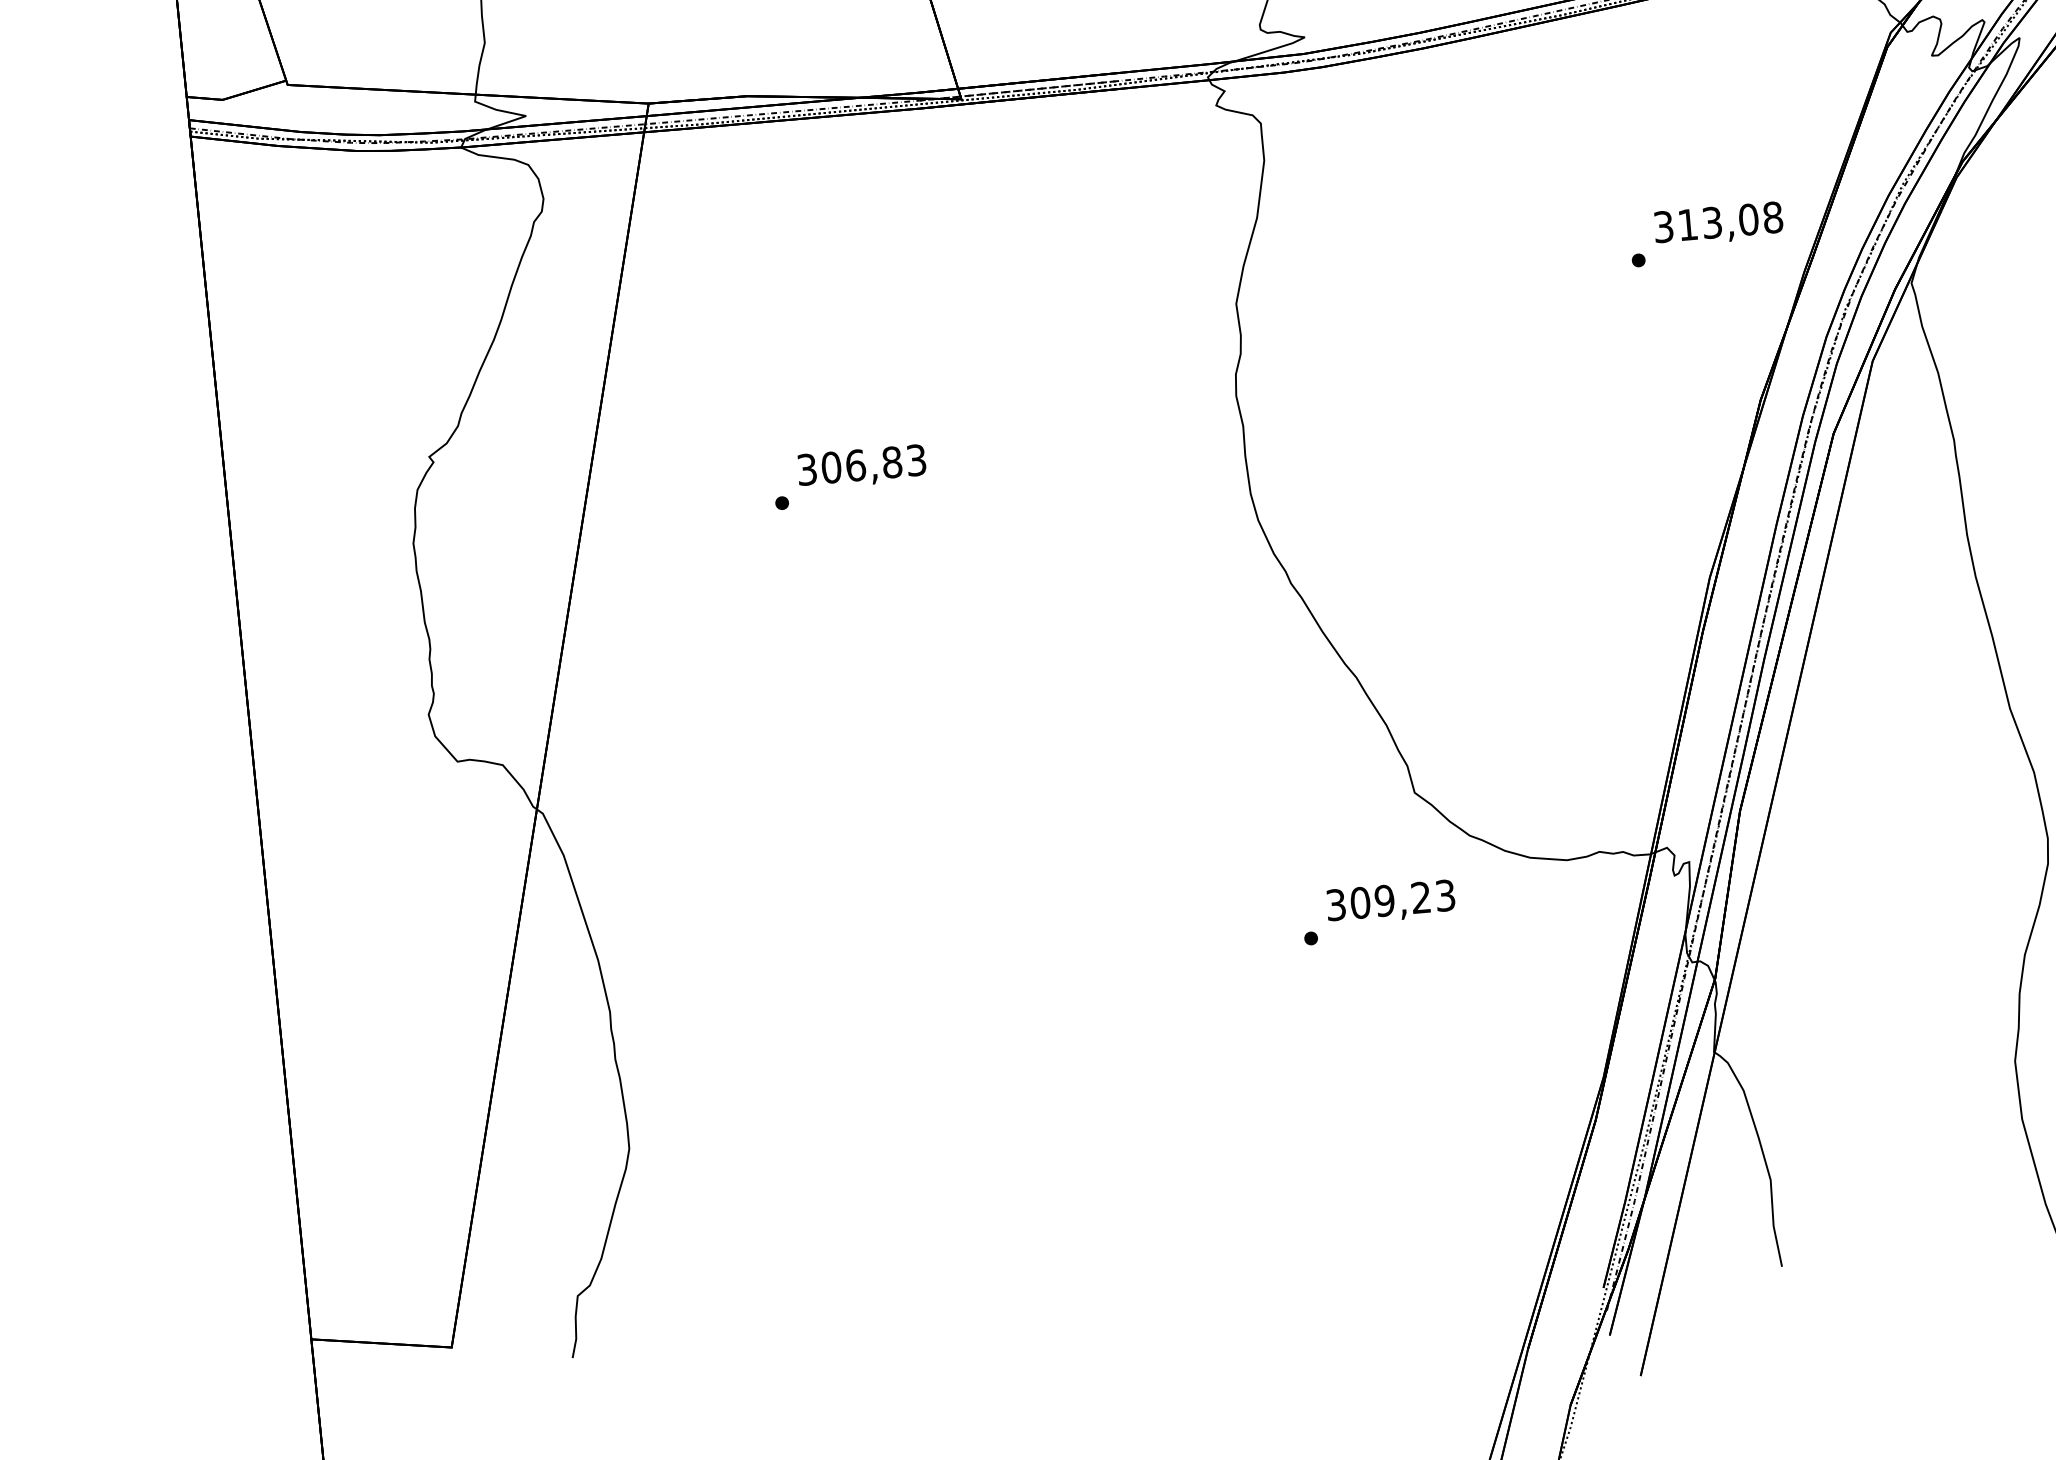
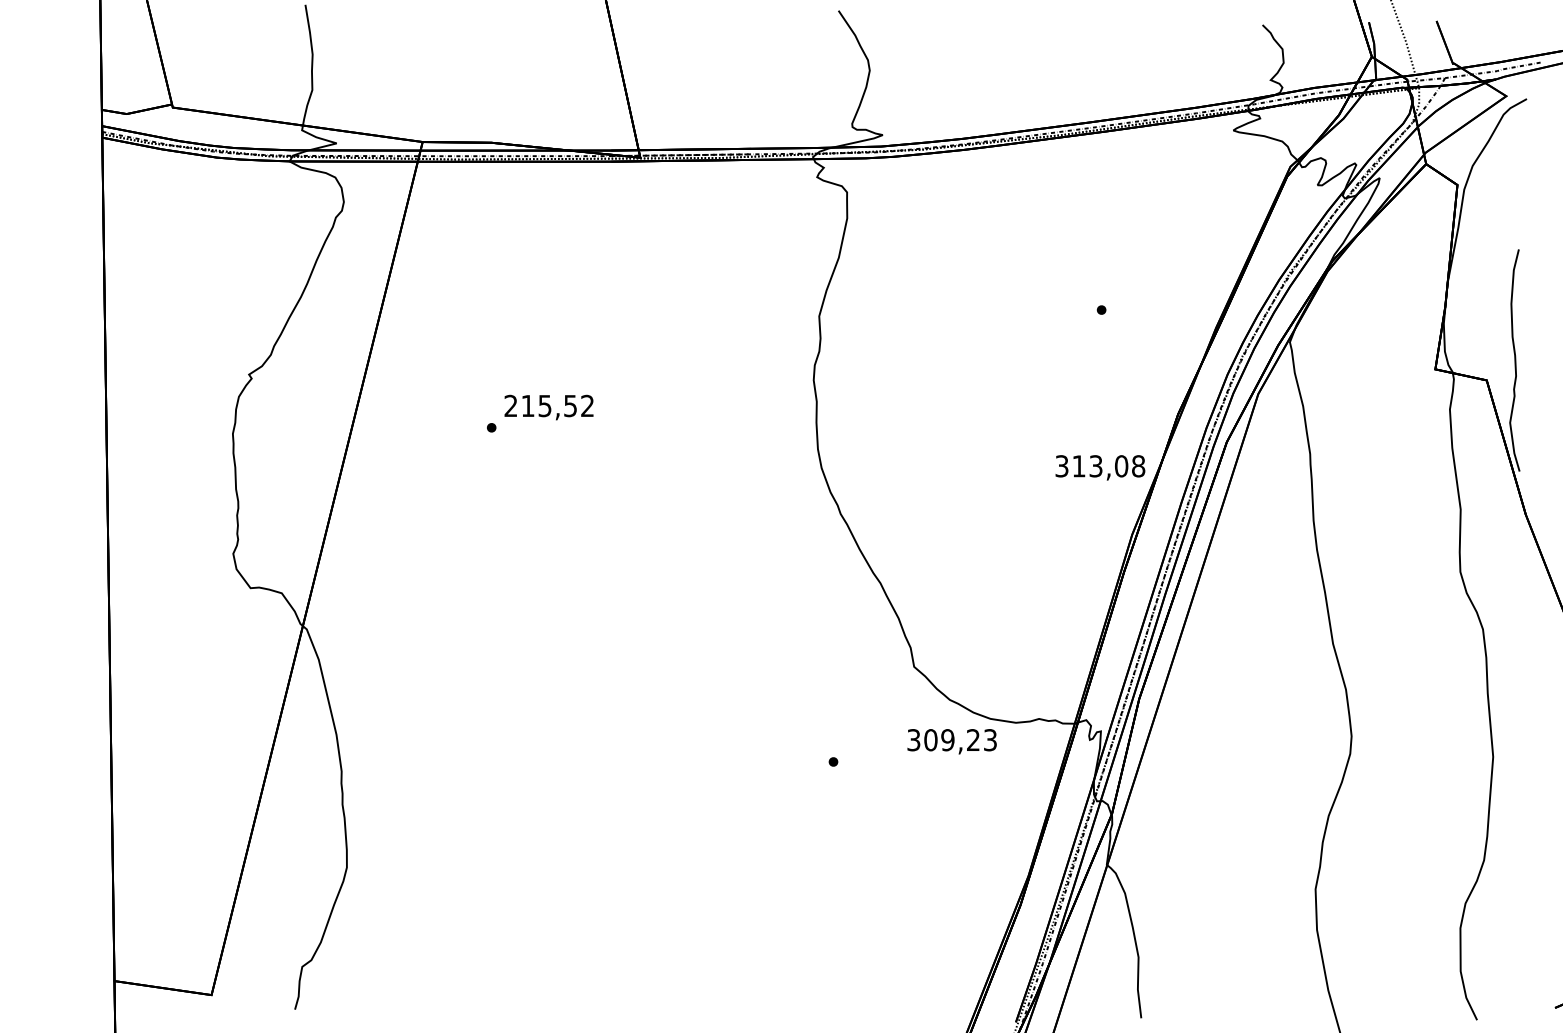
text: (1718, 223) -> (1100, 467), moved
text: (860, 464) -> (548, 405), 306,83 -> 215,52
text: (1390, 902) -> (951, 741), moved

